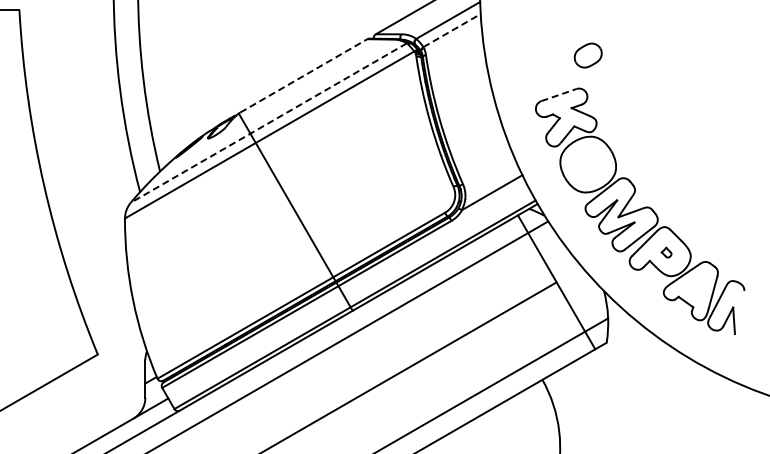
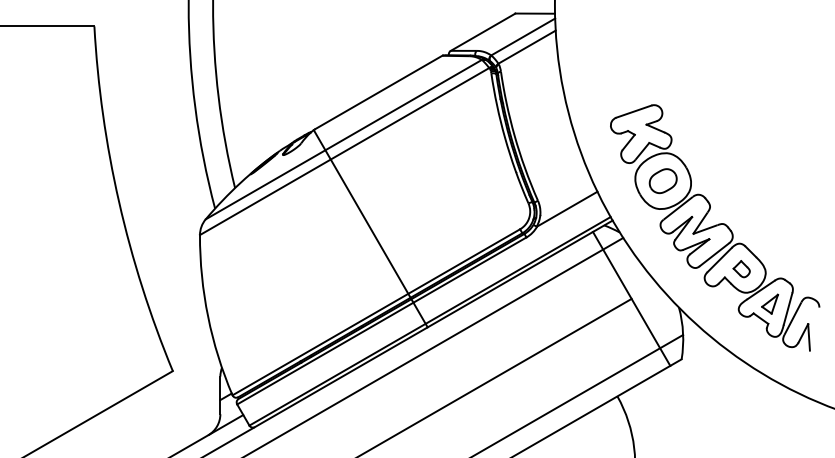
line: (452, 29) -> (527, 46), dashed -> solid
part: (587, 55) -> (662, 181), moved
line: (304, 75) -> (379, 92), dashed -> solid
line: (558, 94) -> (633, 111), dashed -> solid
line: (268, 122) -> (343, 139), dashed -> solid
part: (666, 252) -> (741, 269), size x1.67
part: (695, 286) -> (770, 303), added

